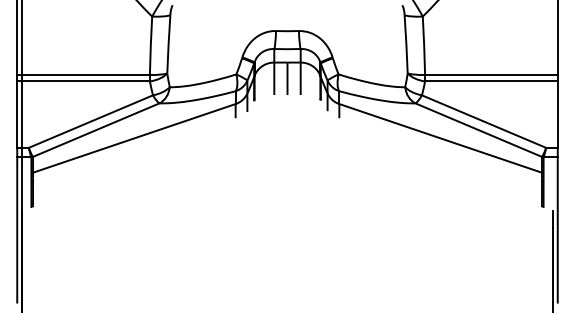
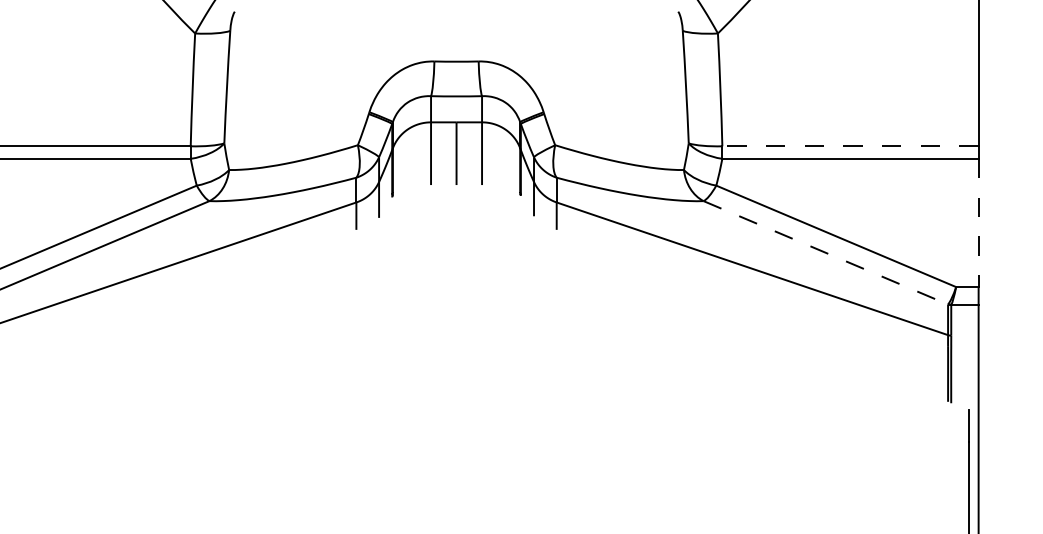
line: (490, 74) -> (848, 145), solid -> dashed
line: (557, 115) -> (978, 224), solid -> dashed
line: (478, 130) -> (825, 253), solid -> dashed

